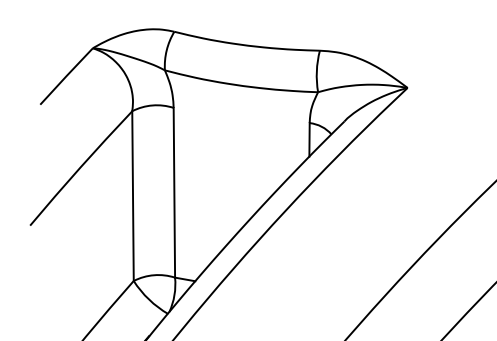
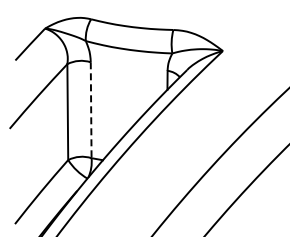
line: (174, 193) -> (91, 110), solid -> dashed

